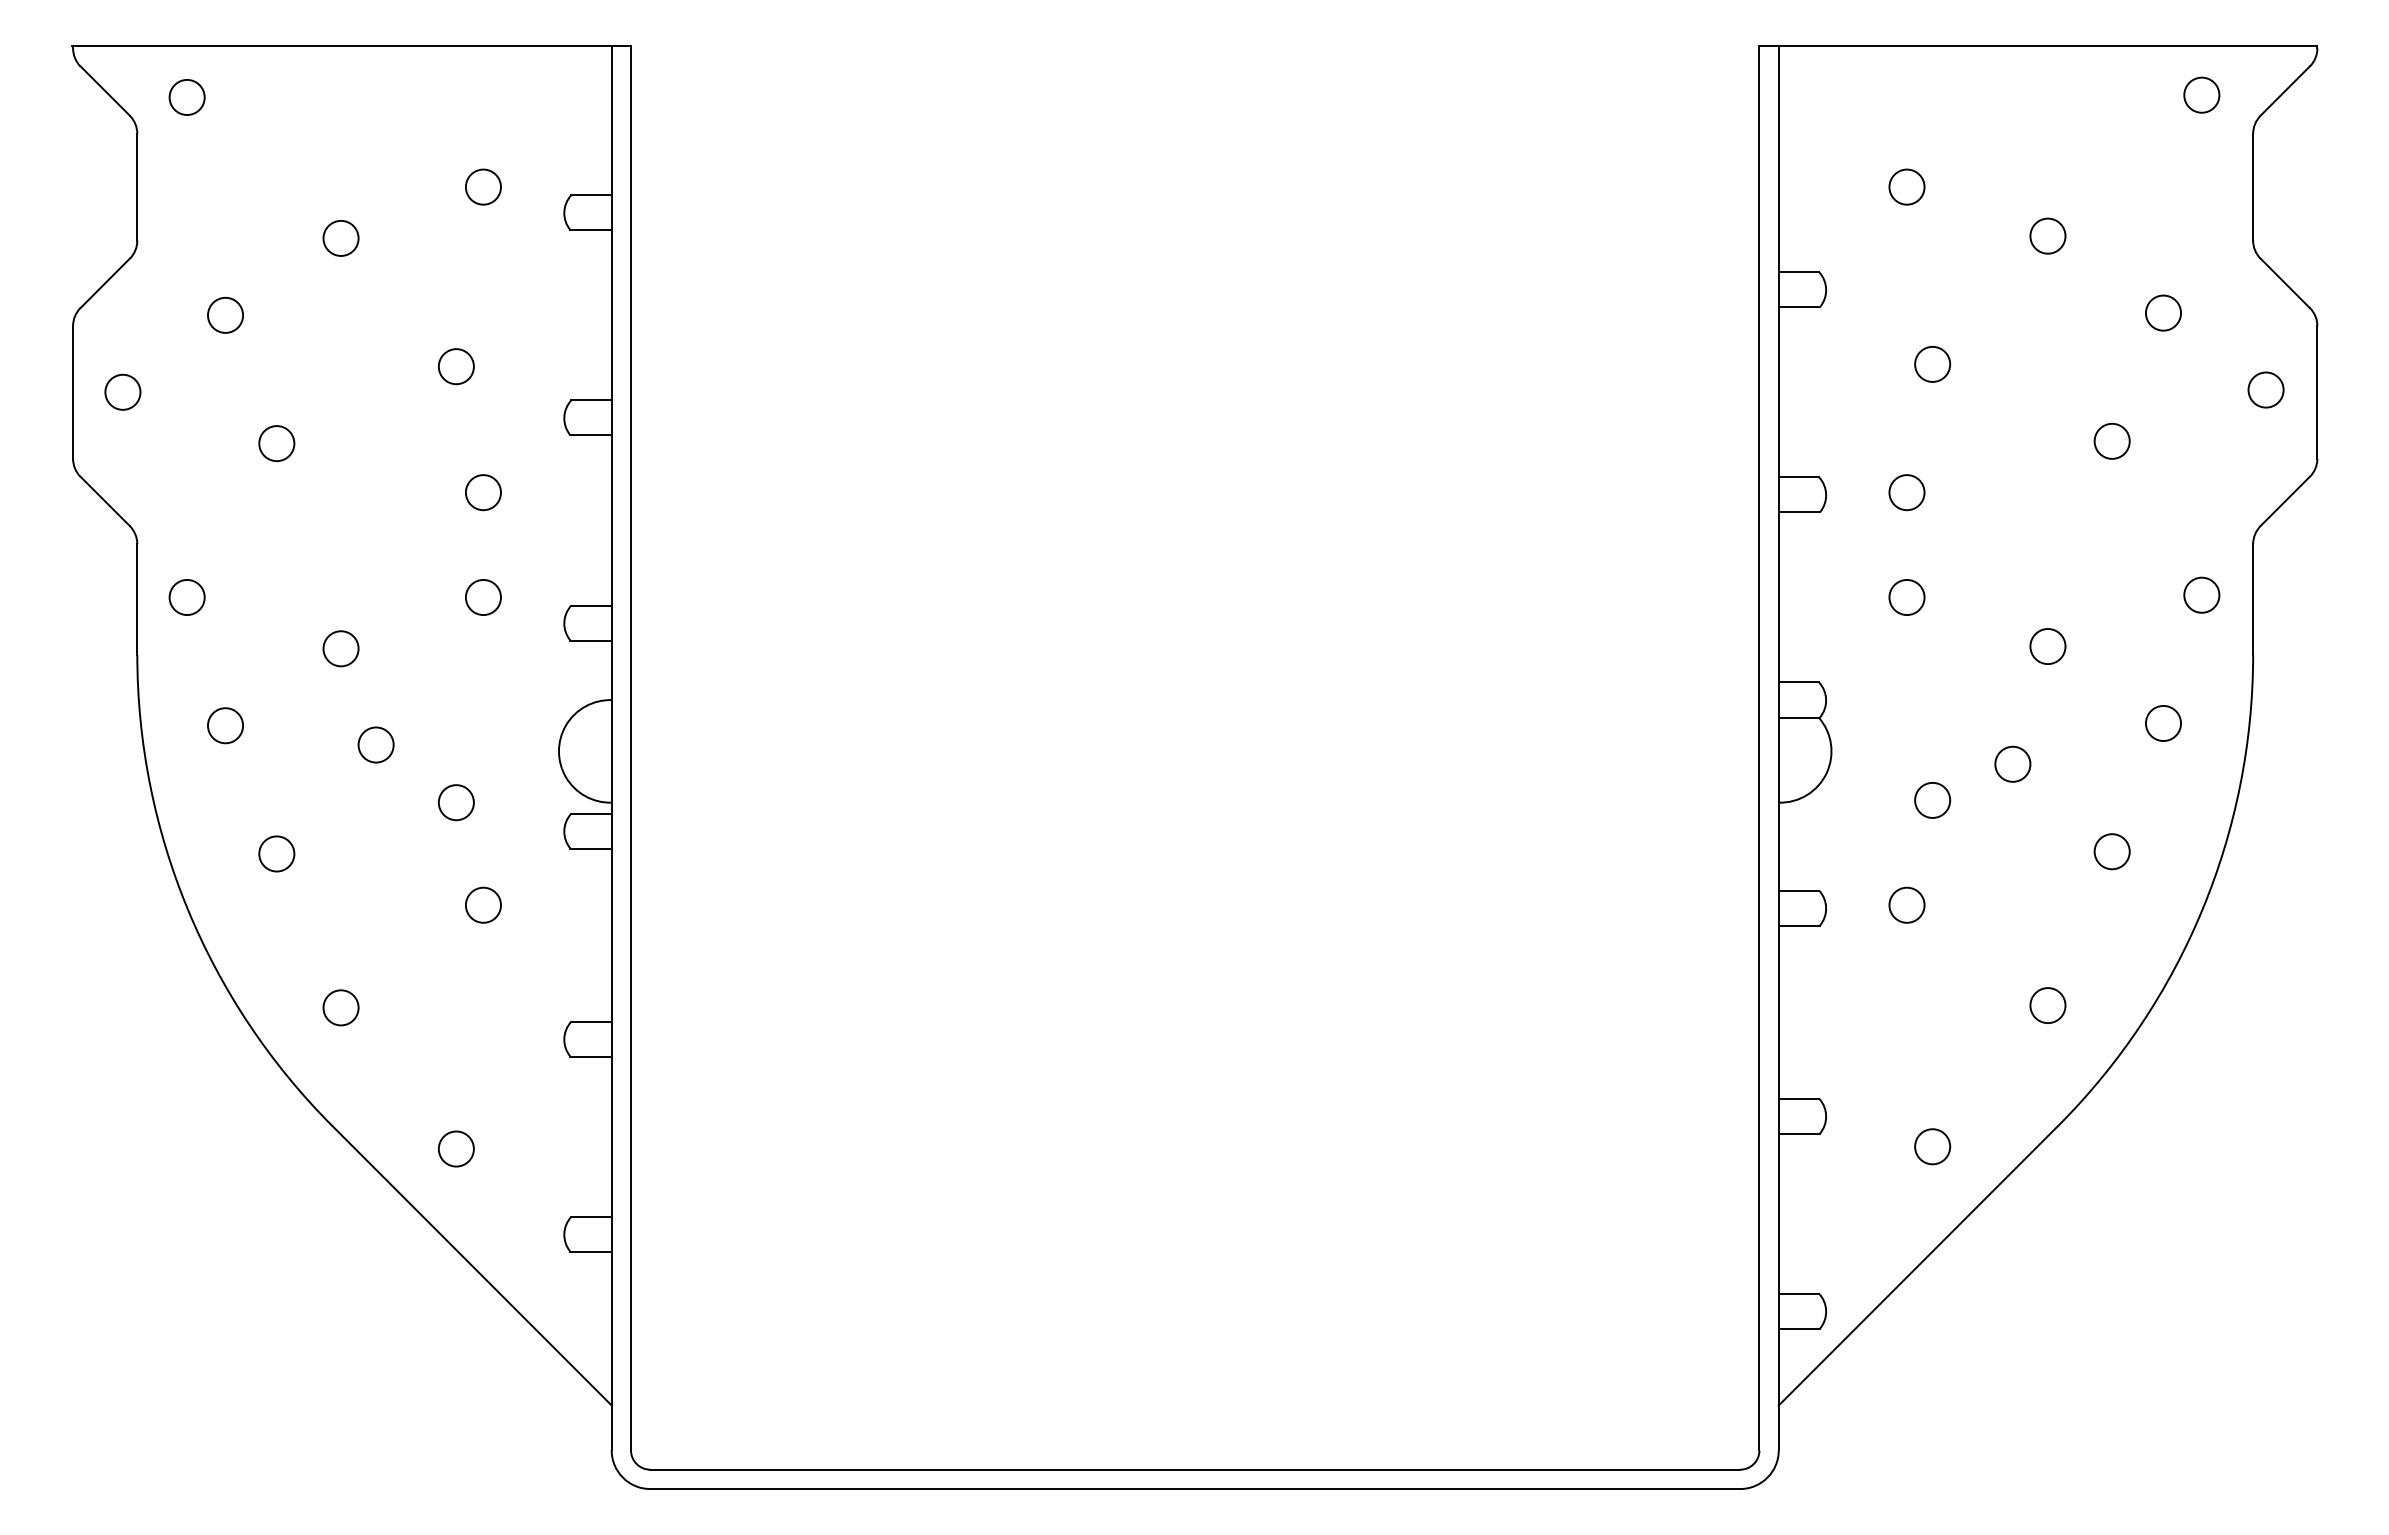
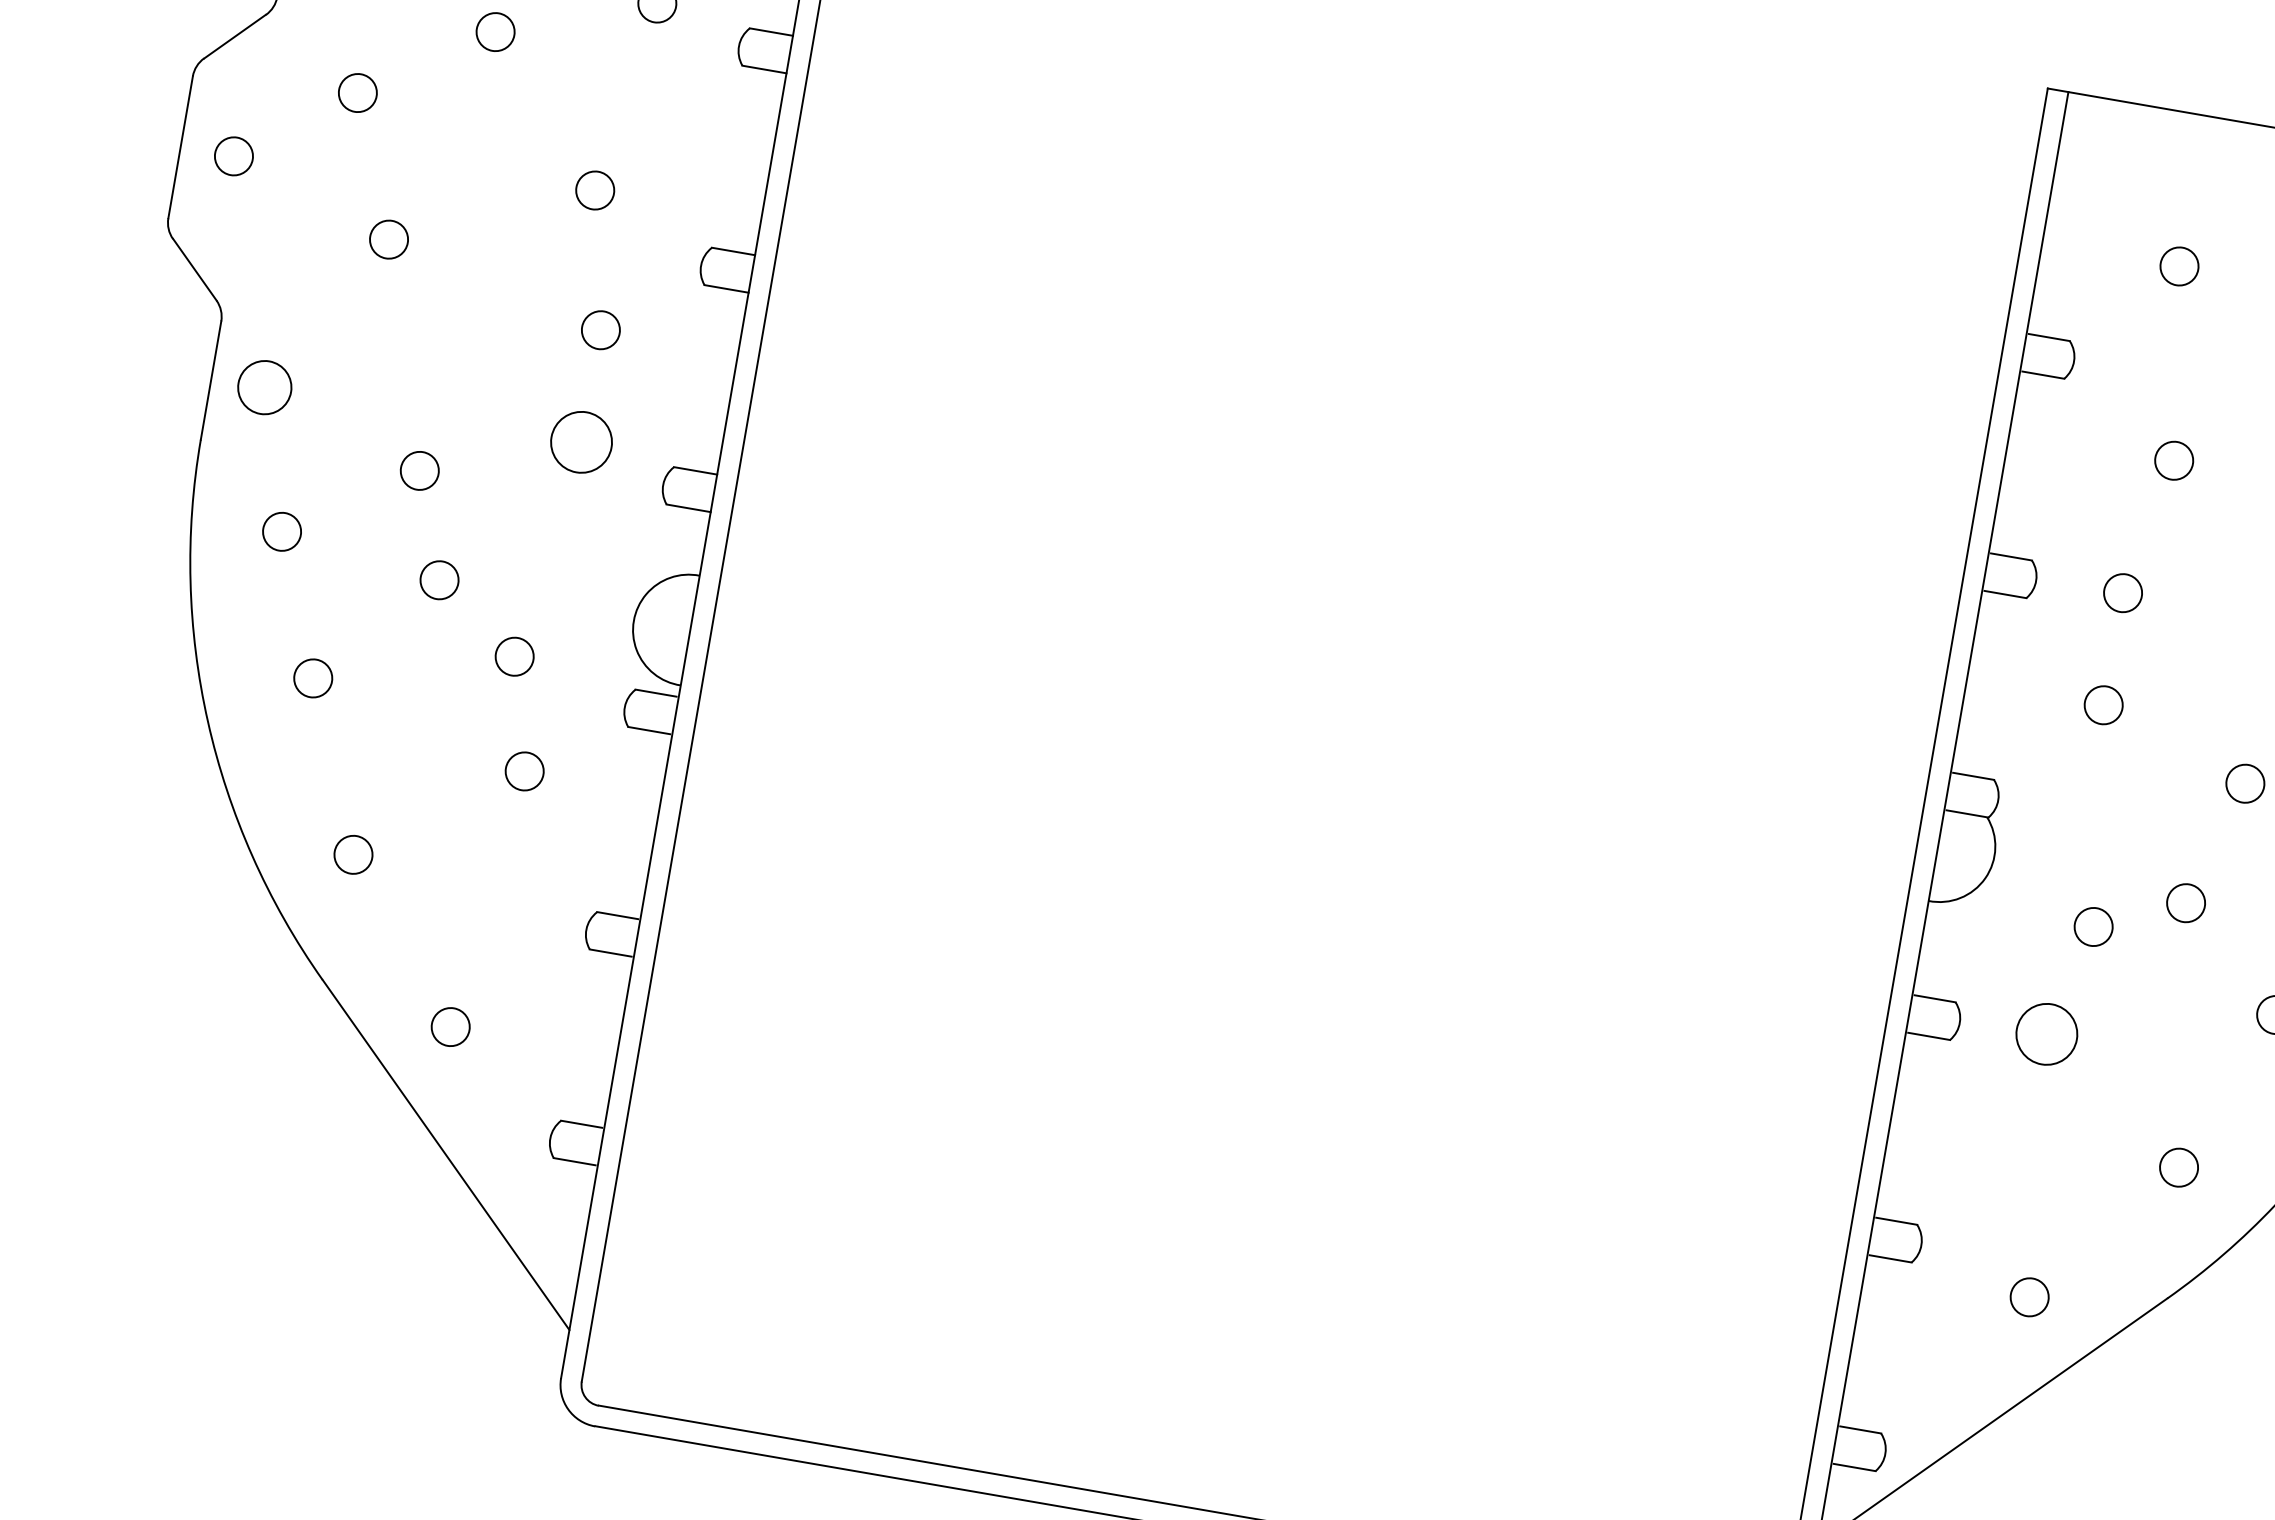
circle: (186, 597) -> (264, 387), size x1.4
circle: (483, 597) -> (581, 442), size x1.6
circle: (1906, 904) -> (2046, 1033), size x1.6

